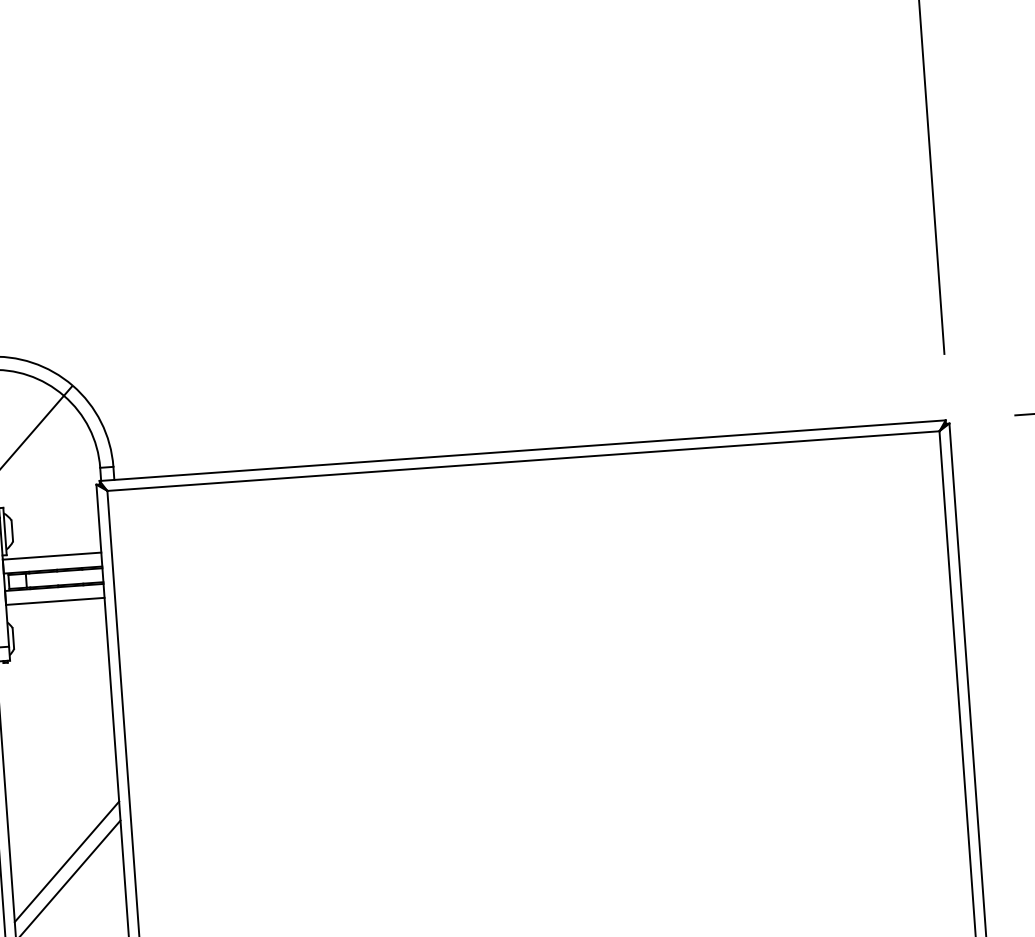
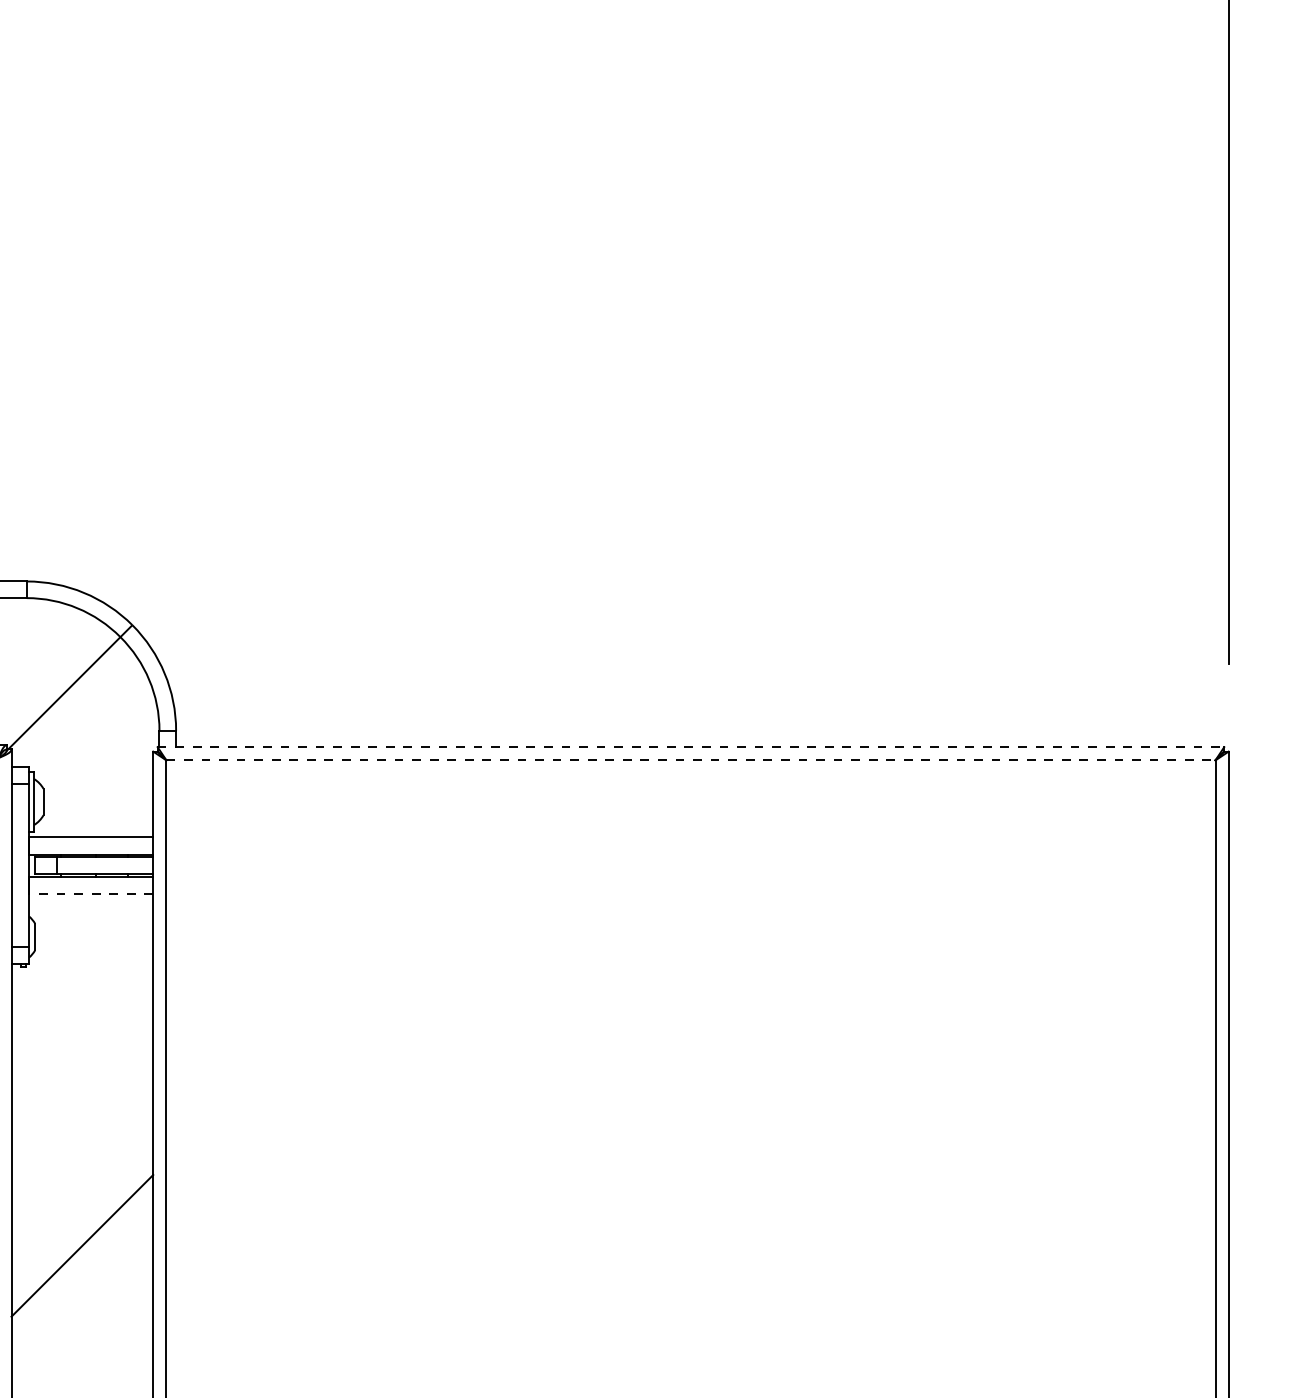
line: (523, 450) -> (691, 747), solid -> dashed
line: (523, 461) -> (690, 760), solid -> dashed
line: (54, 601) -> (90, 894), solid -> dashed
line: (67, 861) -> (82, 1221), removed

